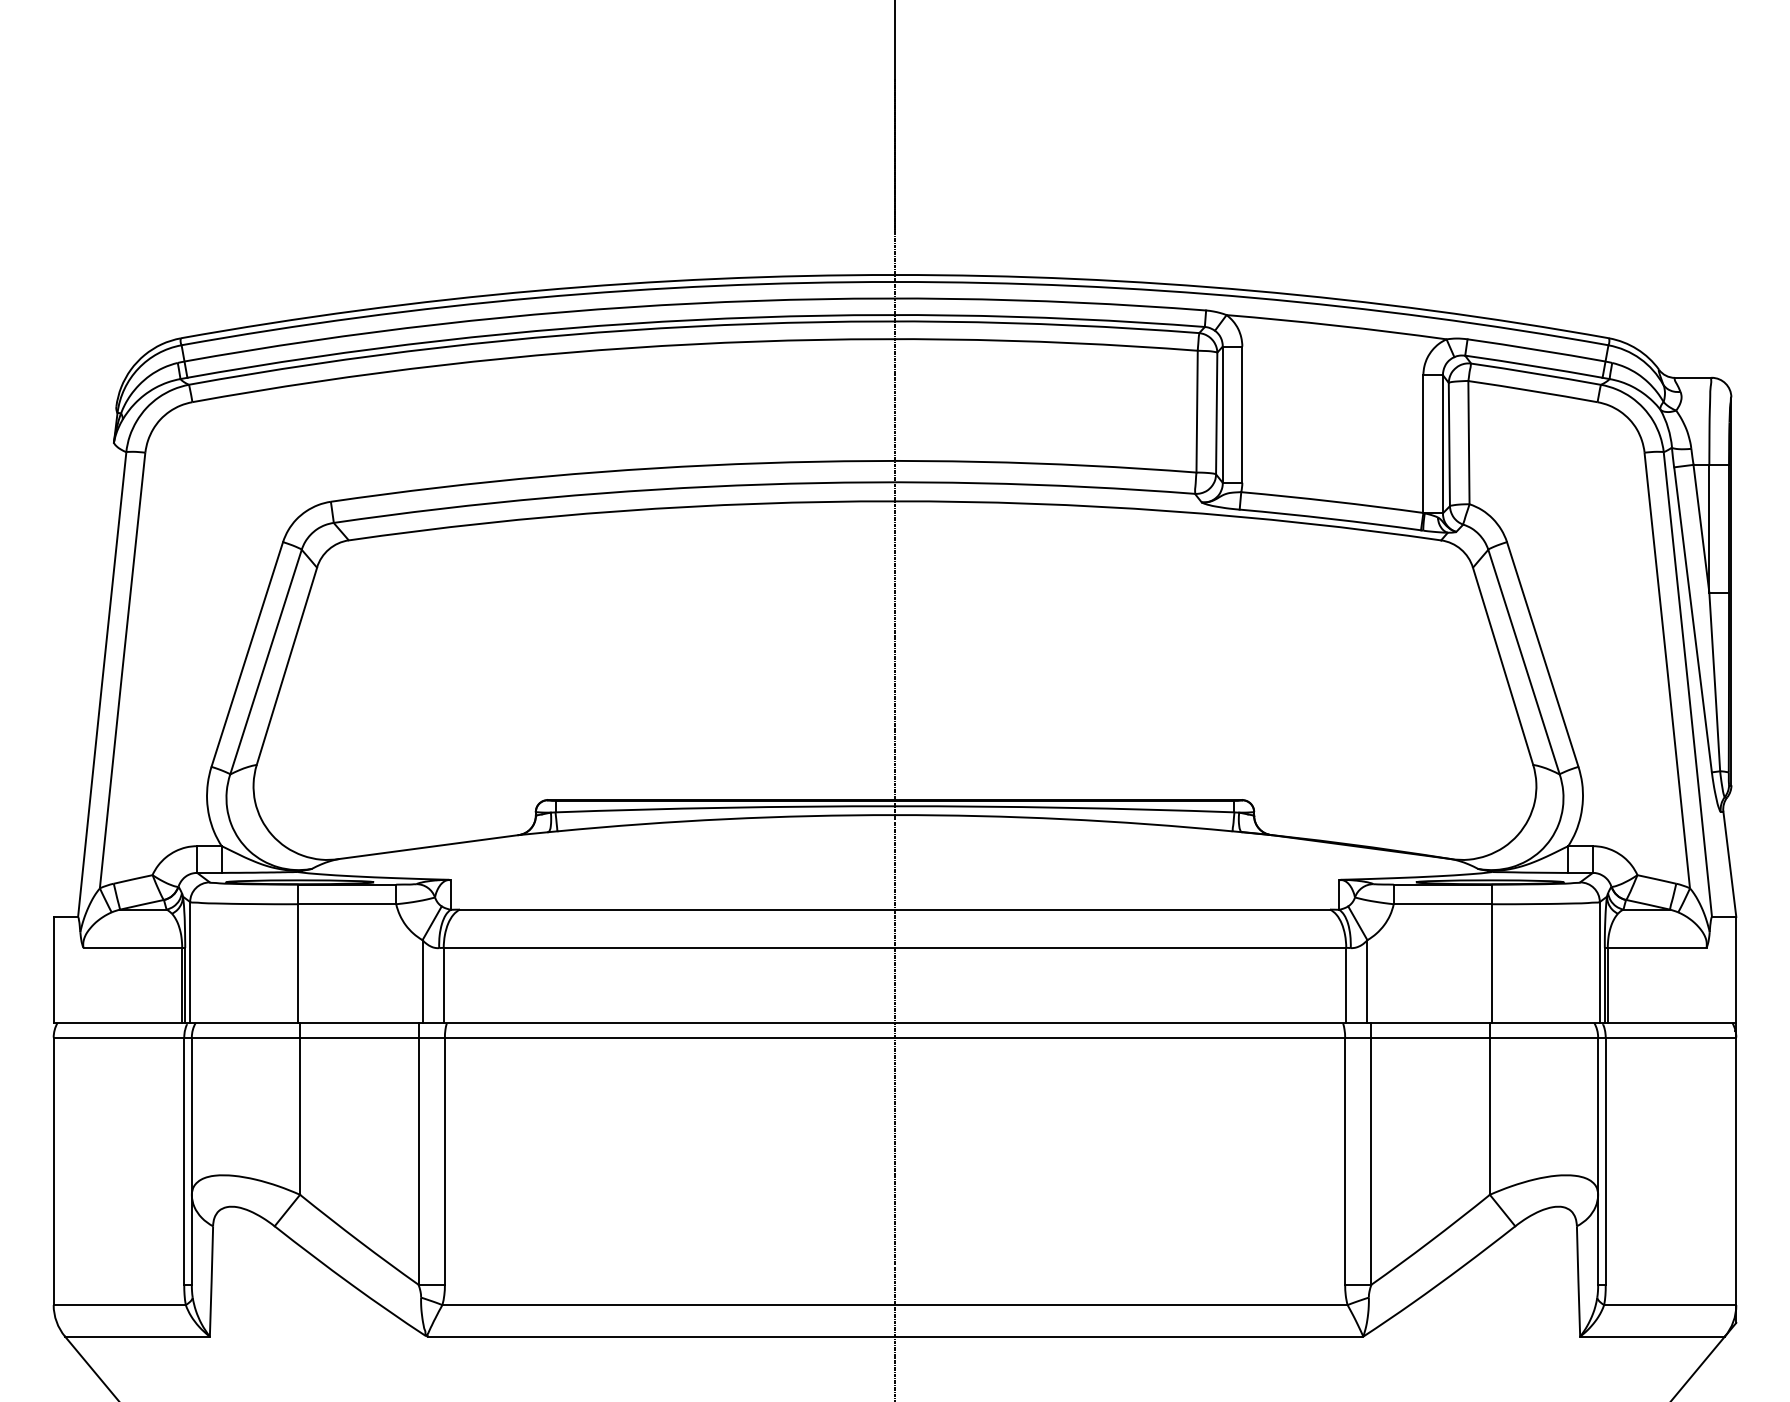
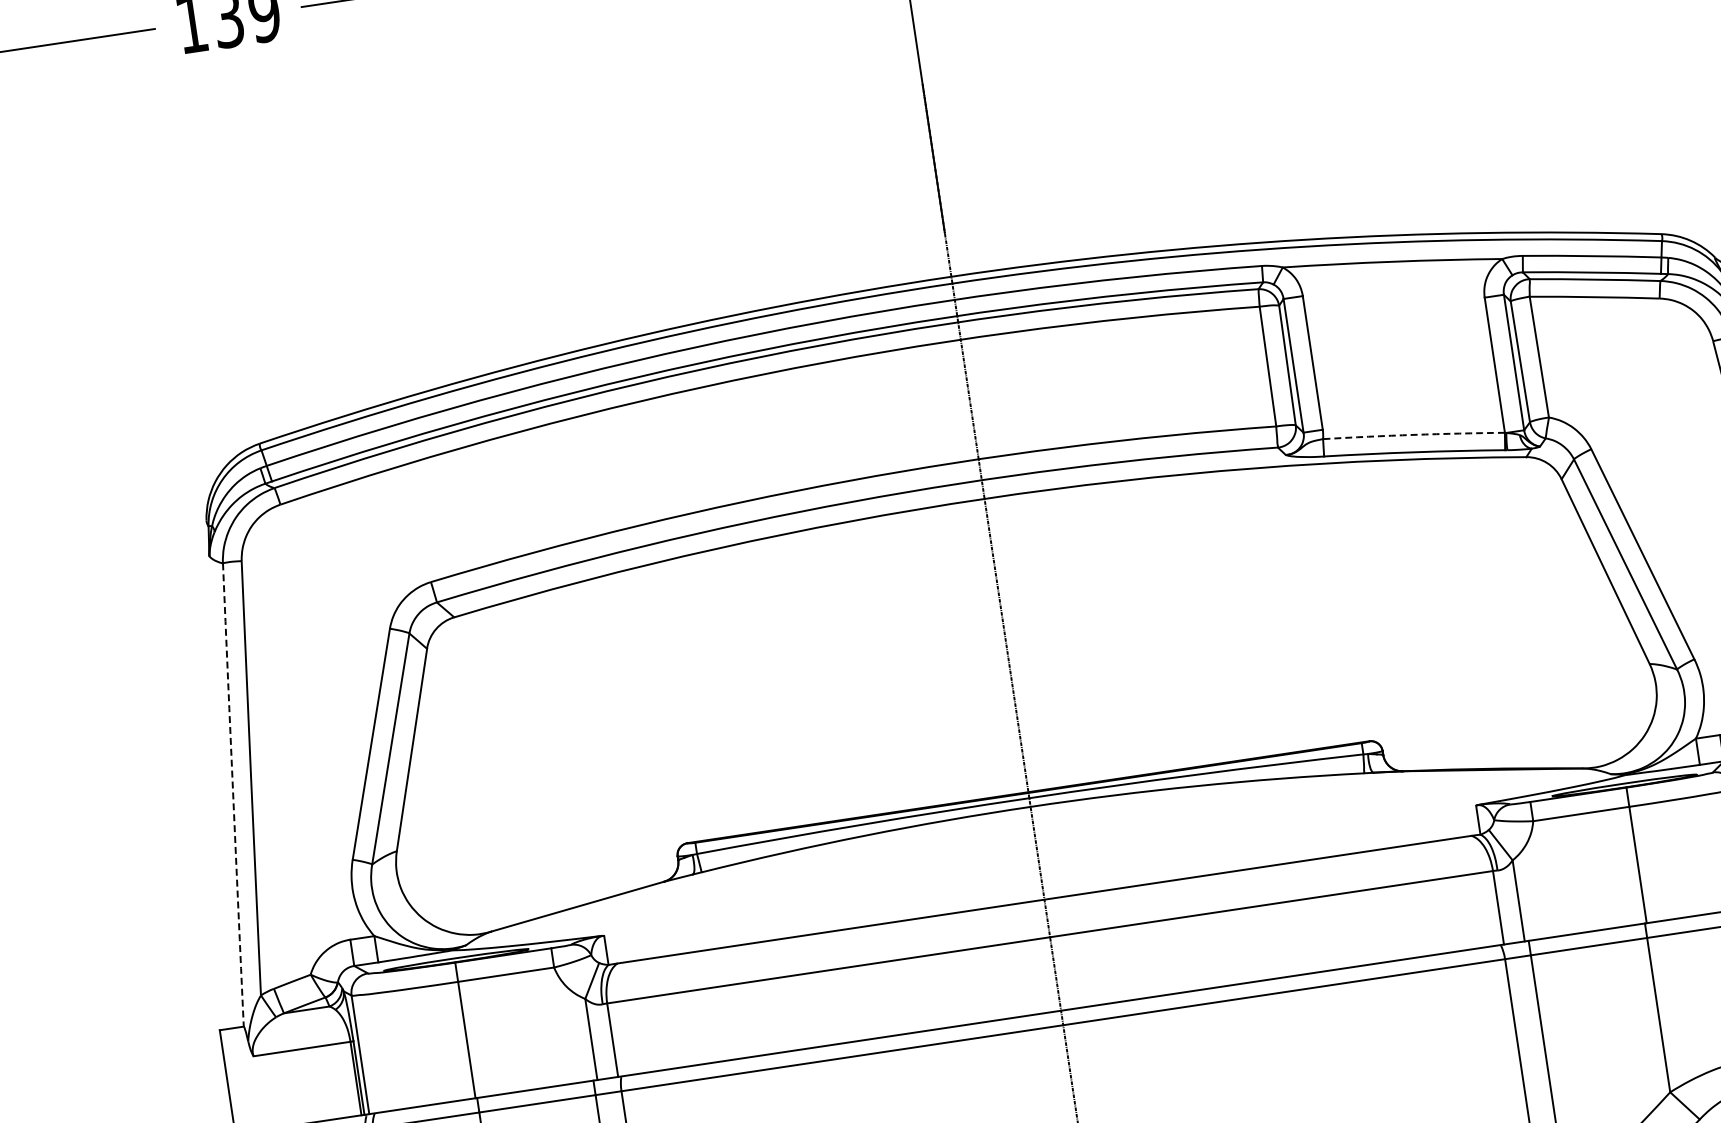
arc: (1332, 501) -> (1414, 434), solid -> dashed
arc: (102, 684) -> (233, 794), solid -> dashed

